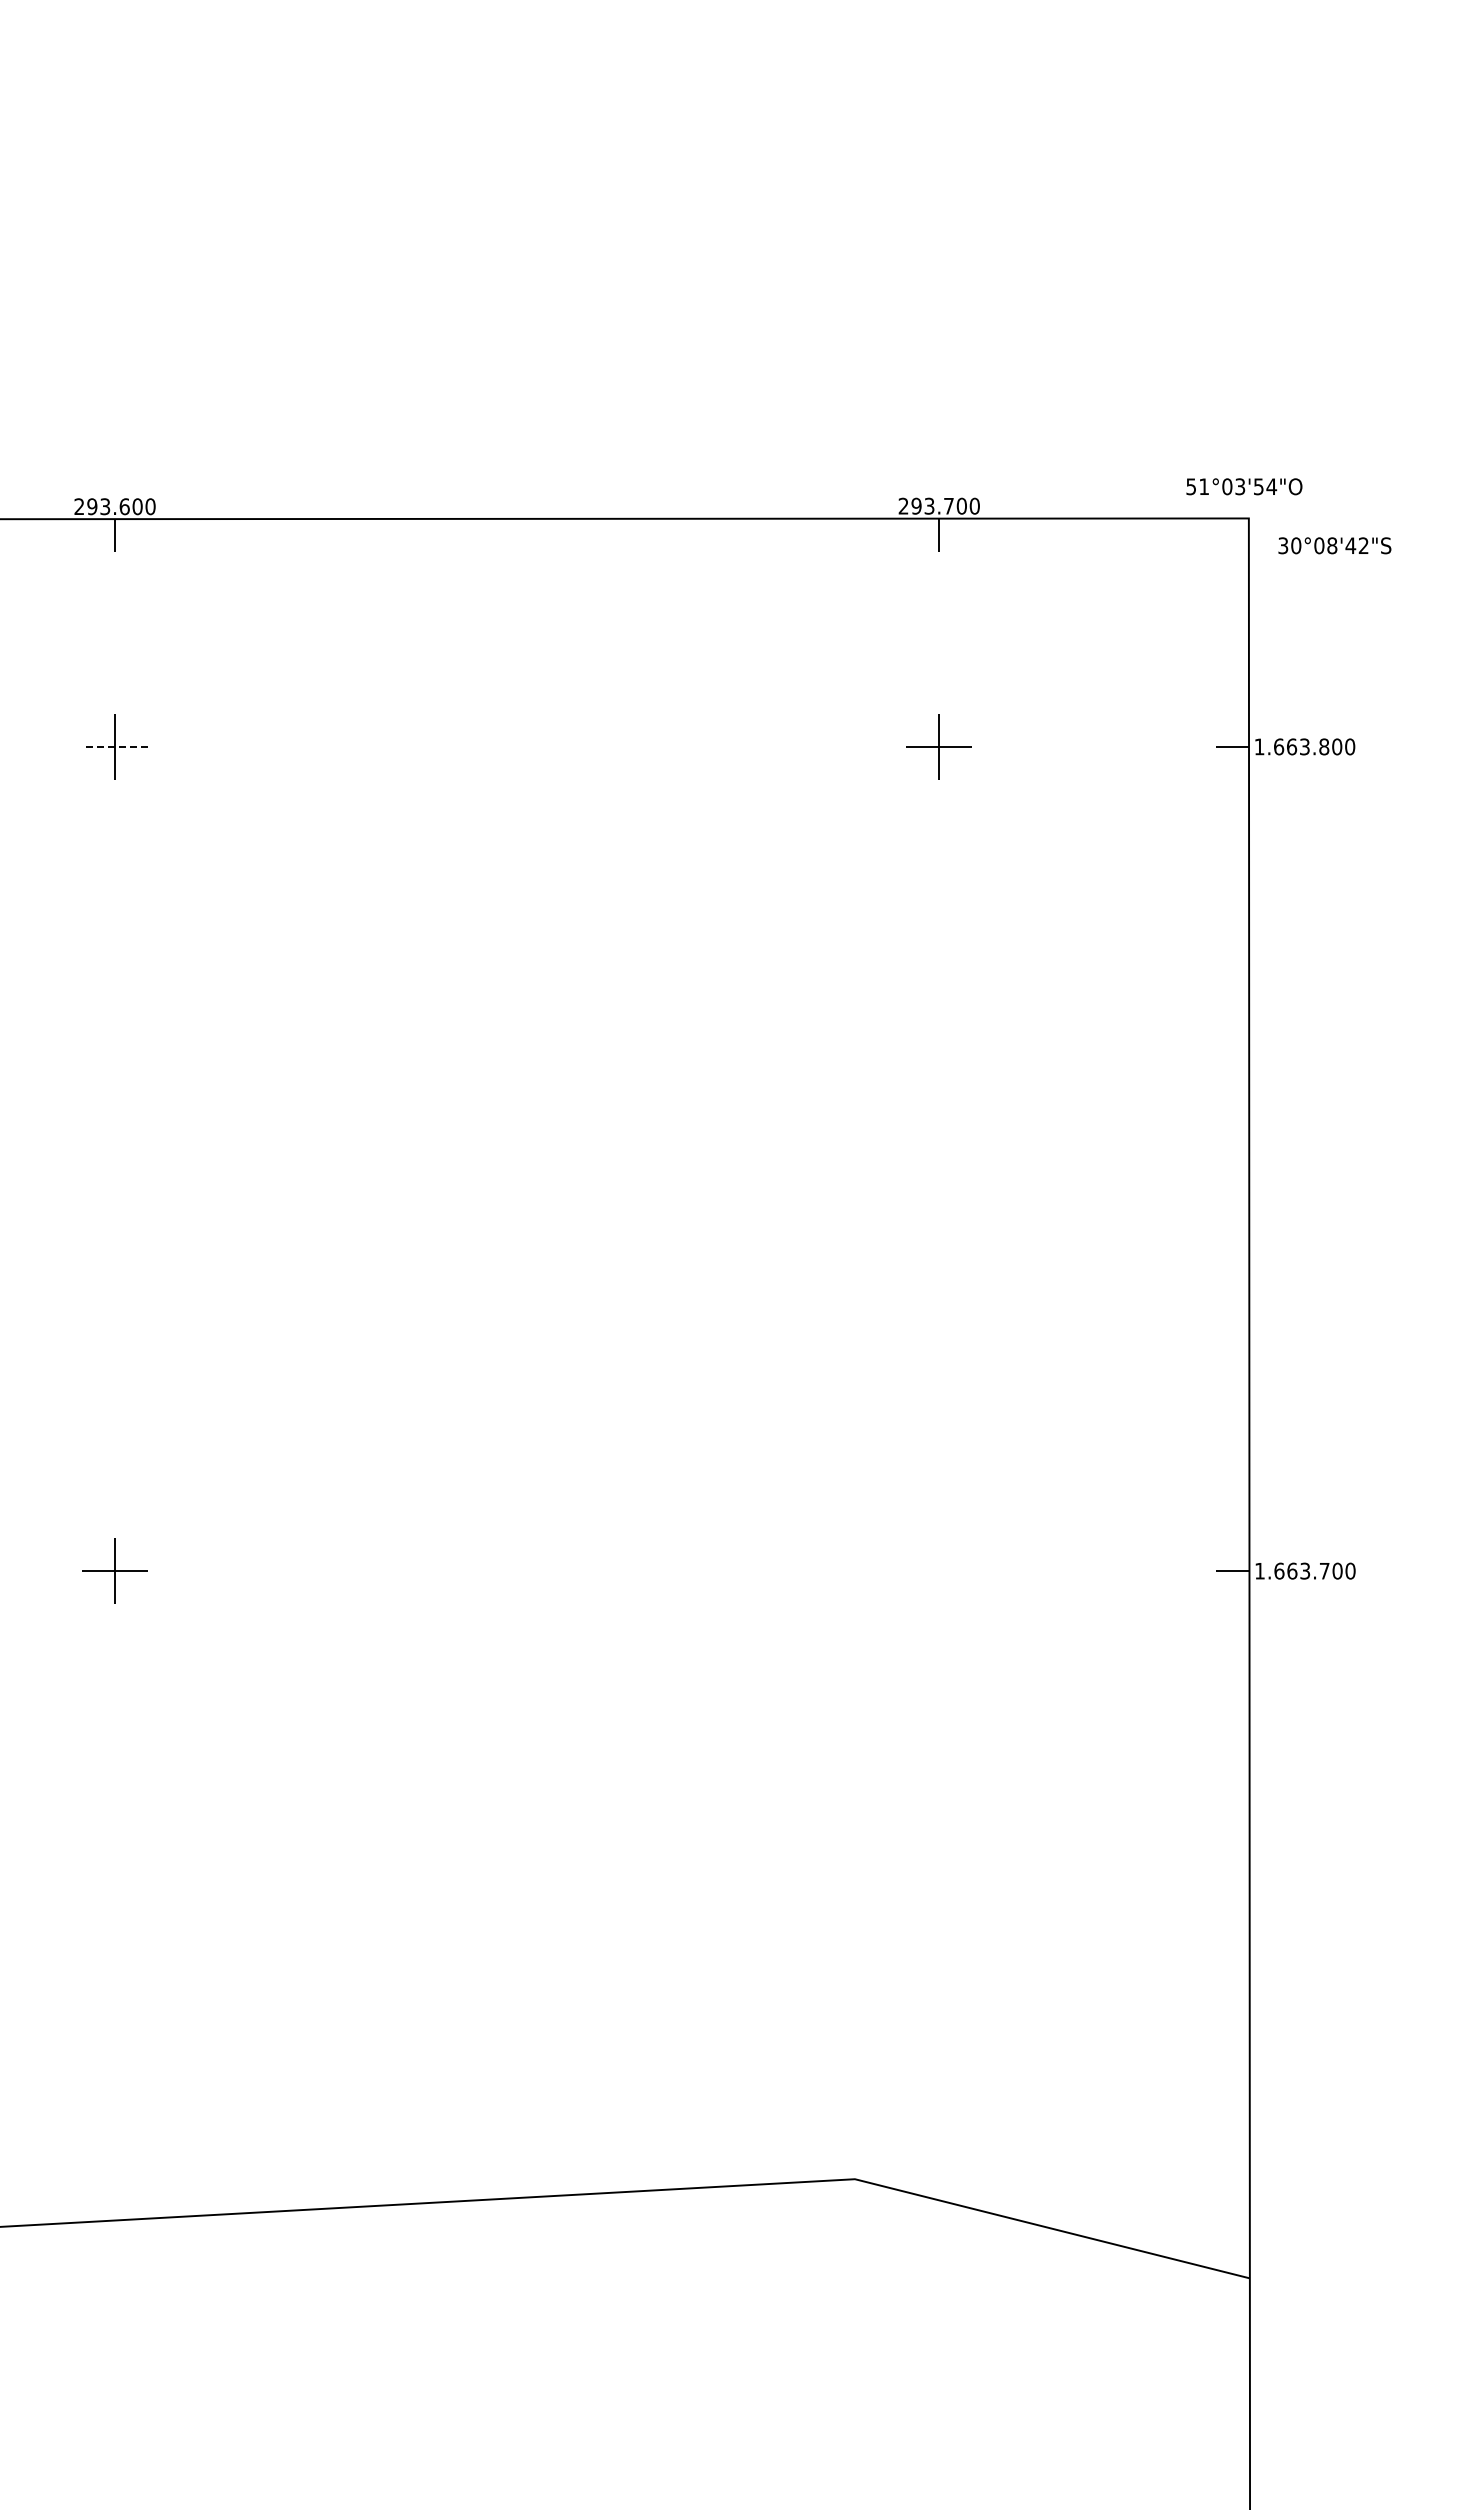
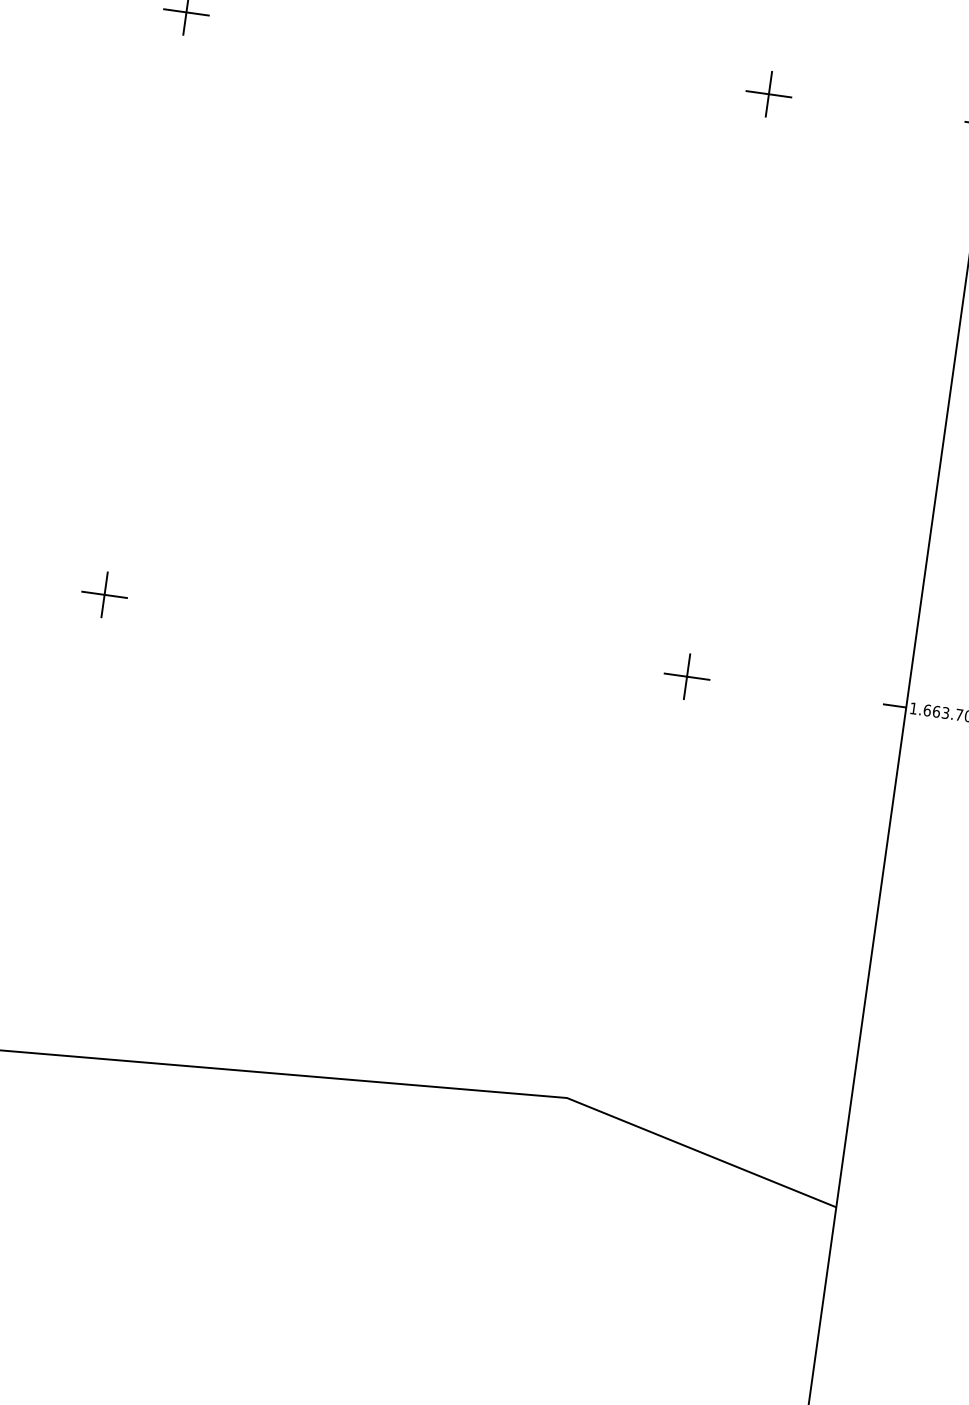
line: (115, 746) -> (186, 12), dashed -> solid
part: (938, 1570) -> (686, 676), added

